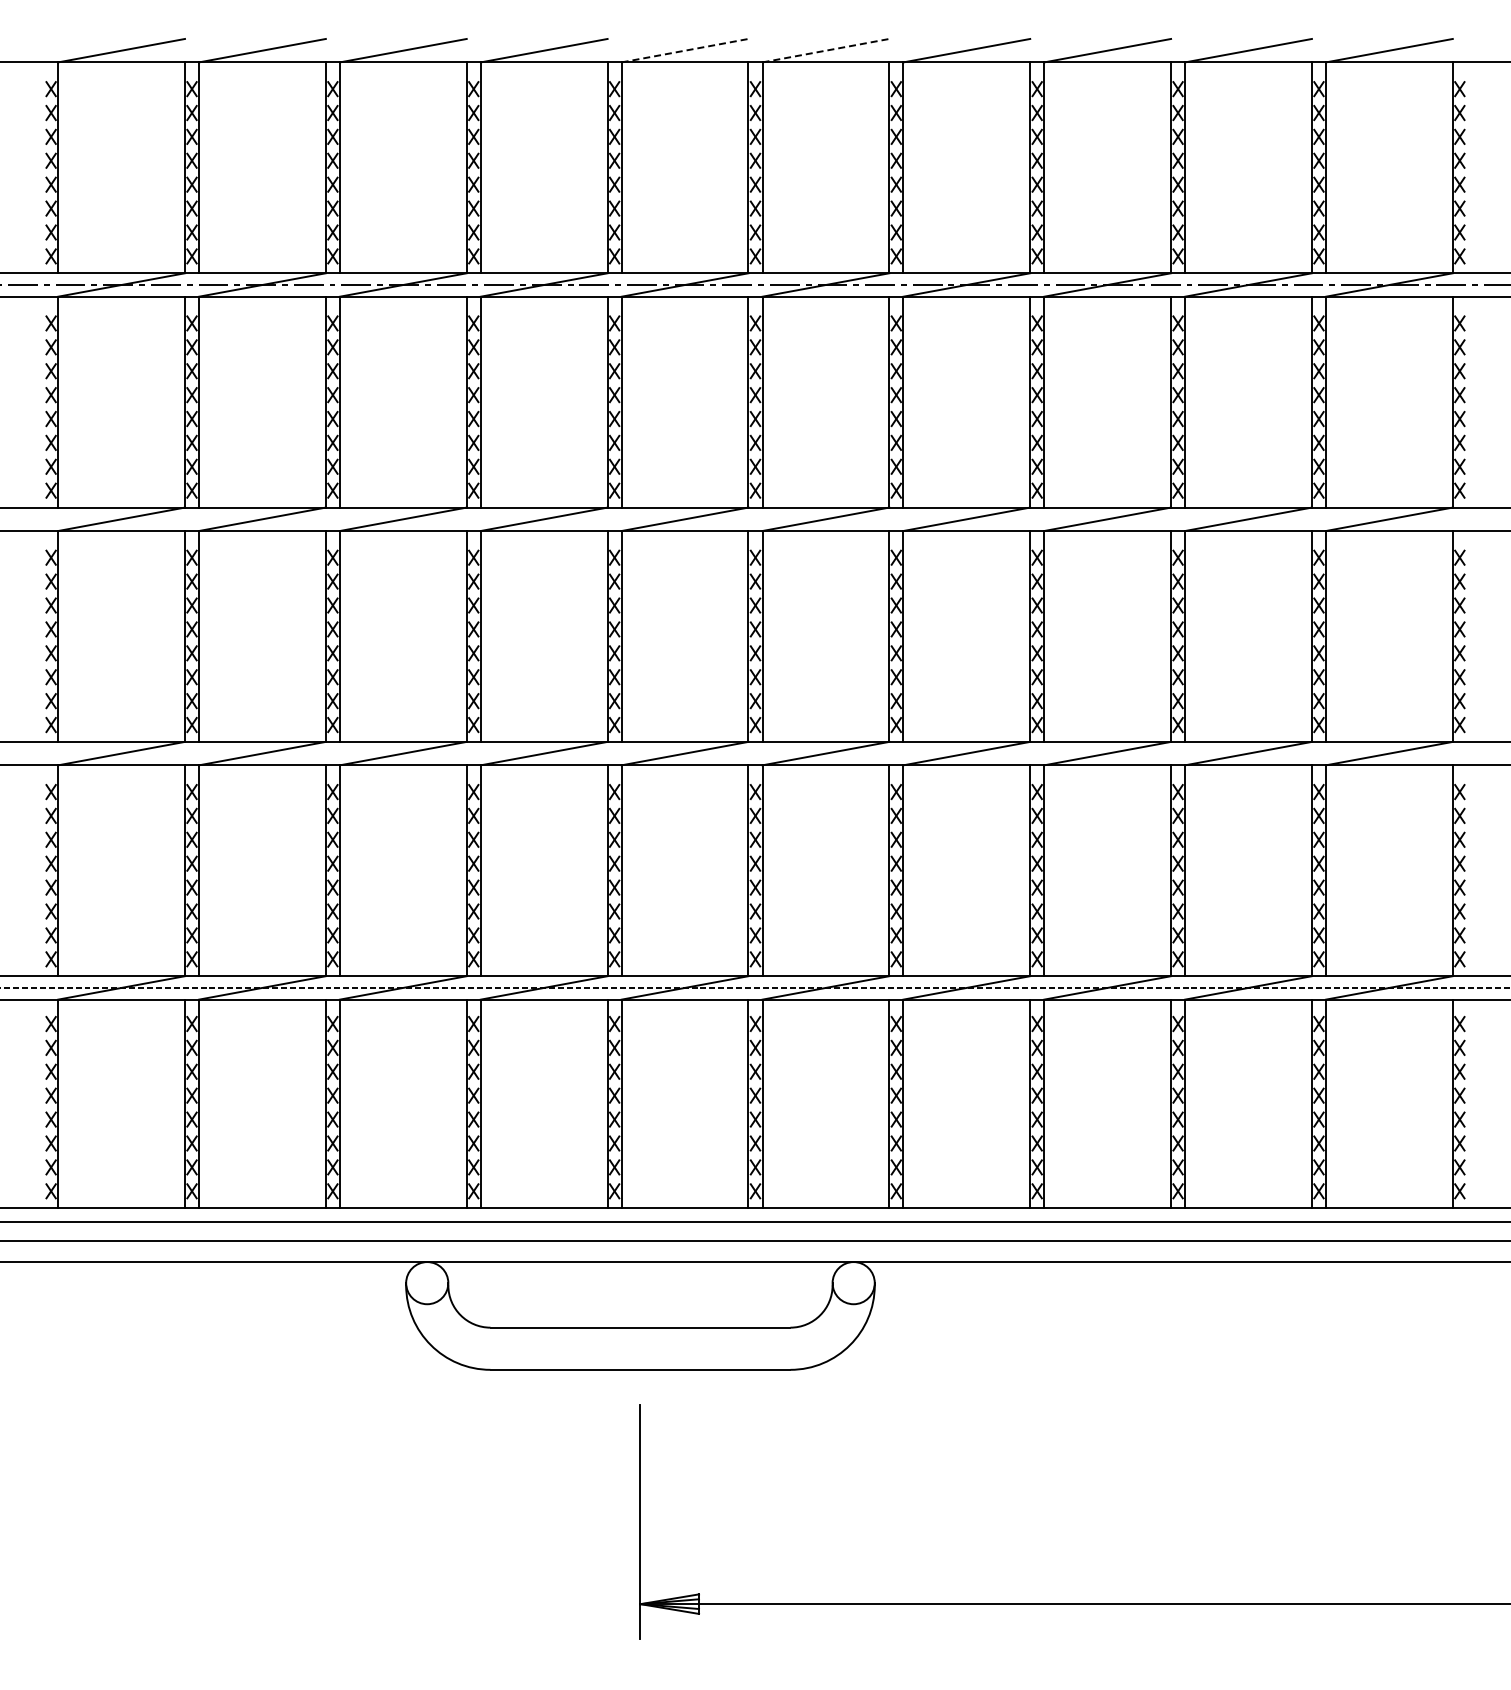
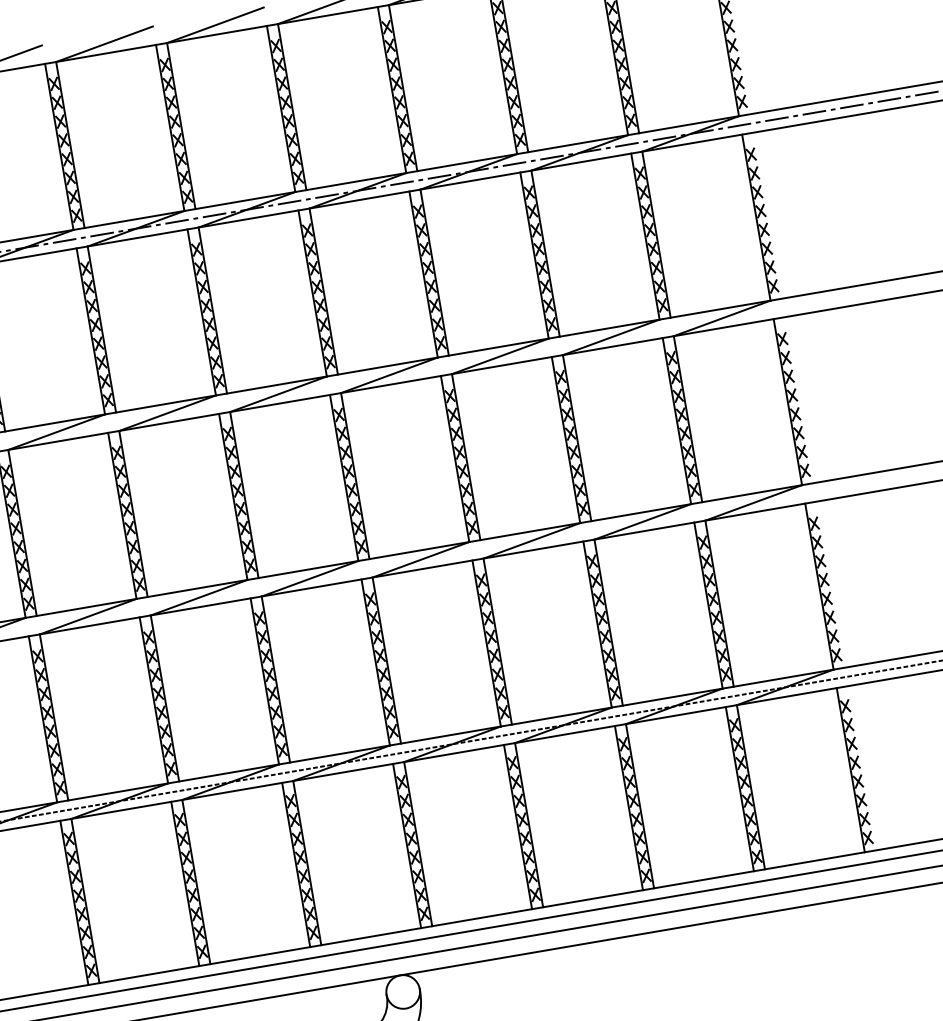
line: (685, 50) -> (104, 44), dashed -> solid
line: (826, 50) -> (215, 25), dashed -> solid

